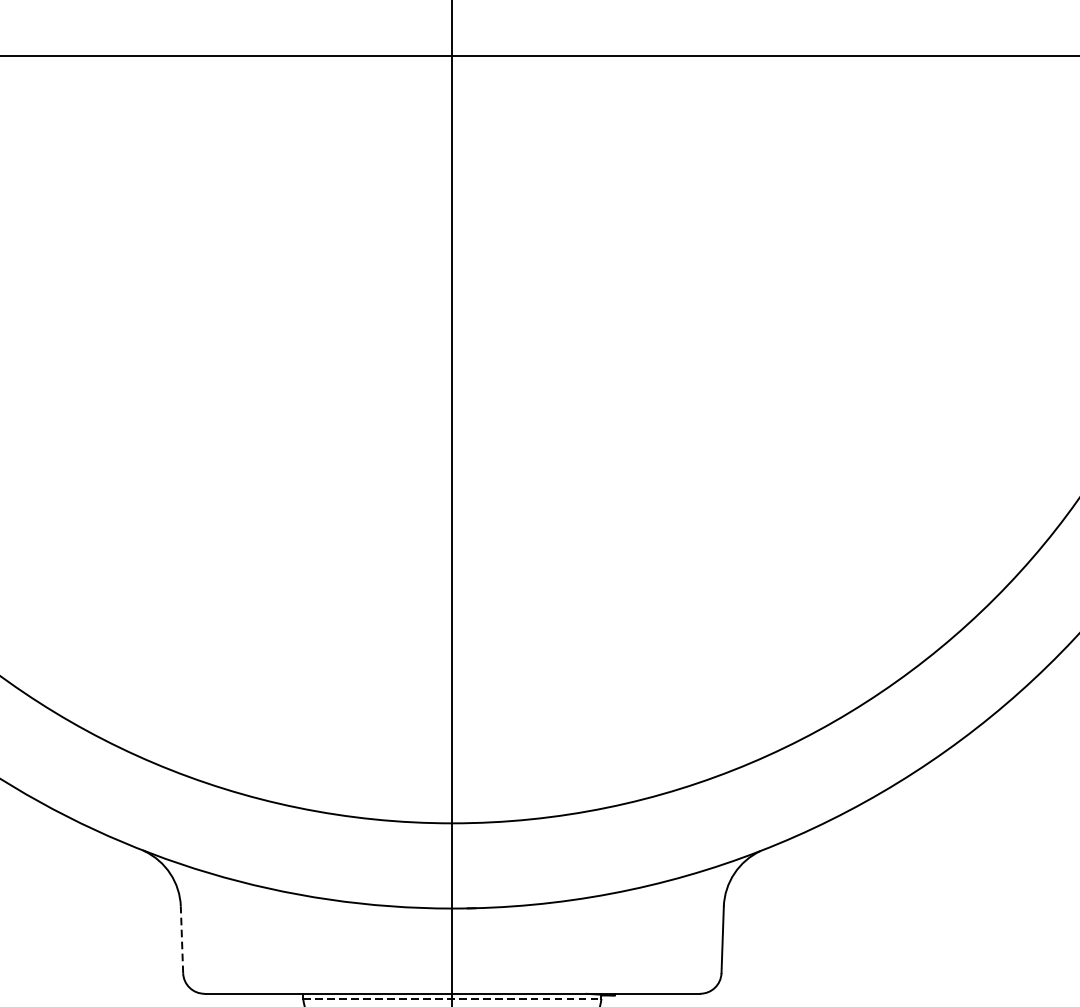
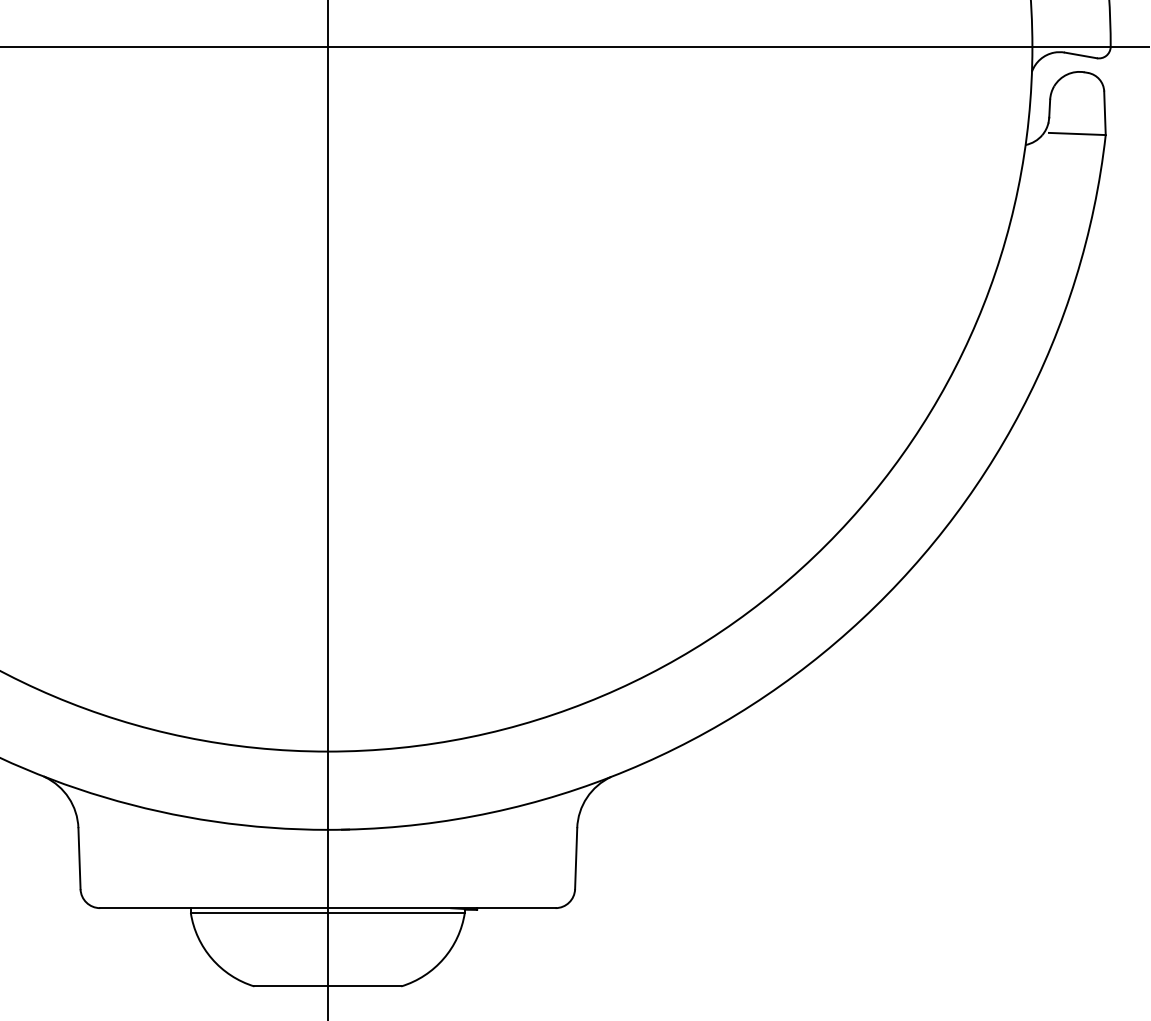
line: (182, 939) -> (79, 858), dashed -> solid
line: (451, 998) -> (327, 912), dashed -> solid

